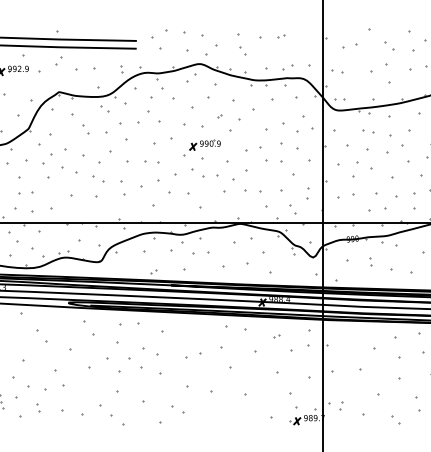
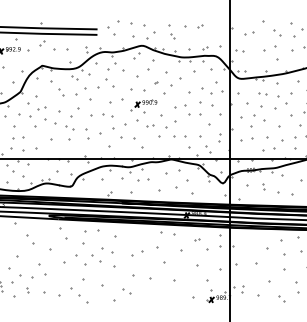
part: (287, 67) -> (204, 48), size x0.62
part: (58, 151) -> (41, 108), size x0.62
part: (210, 176) -> (149, 125), size x0.62

